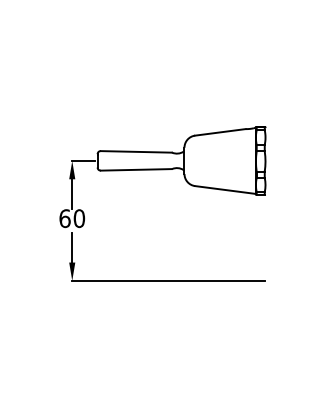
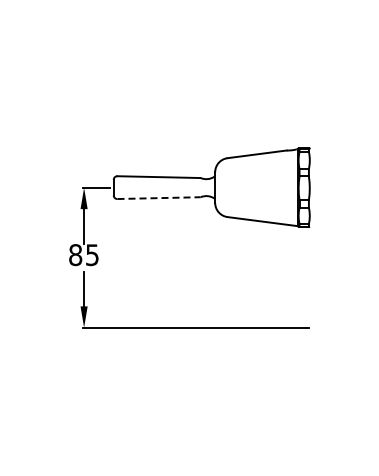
line: (136, 170) -> (159, 198), solid -> dashed
text: (72, 218) -> (84, 255), 60 -> 85

